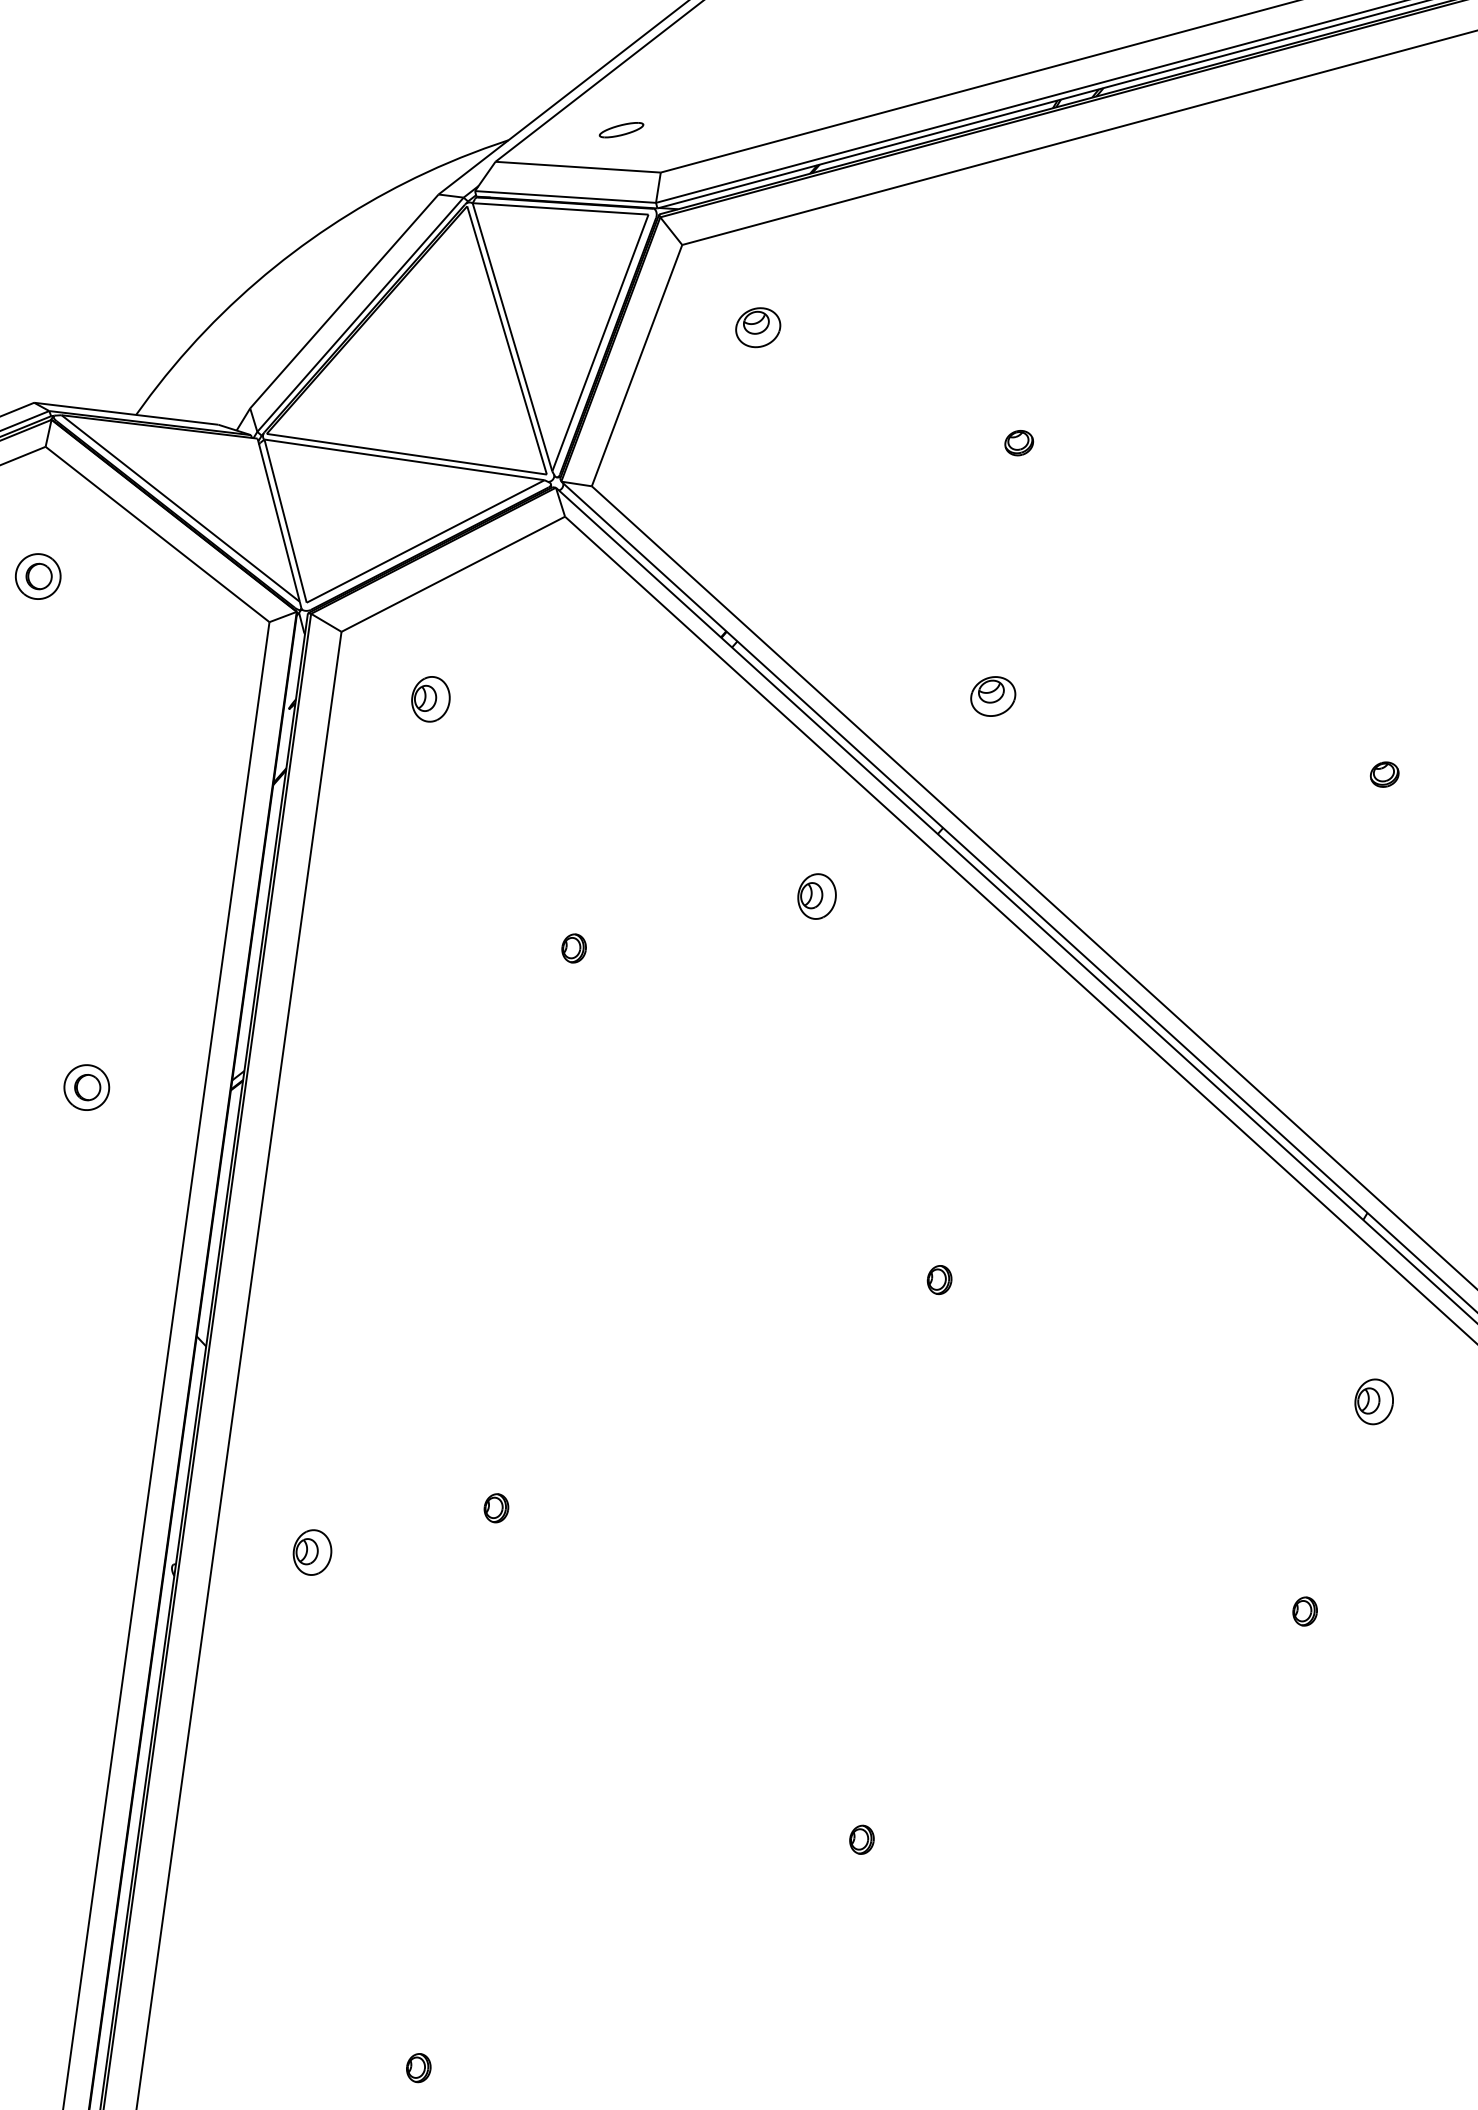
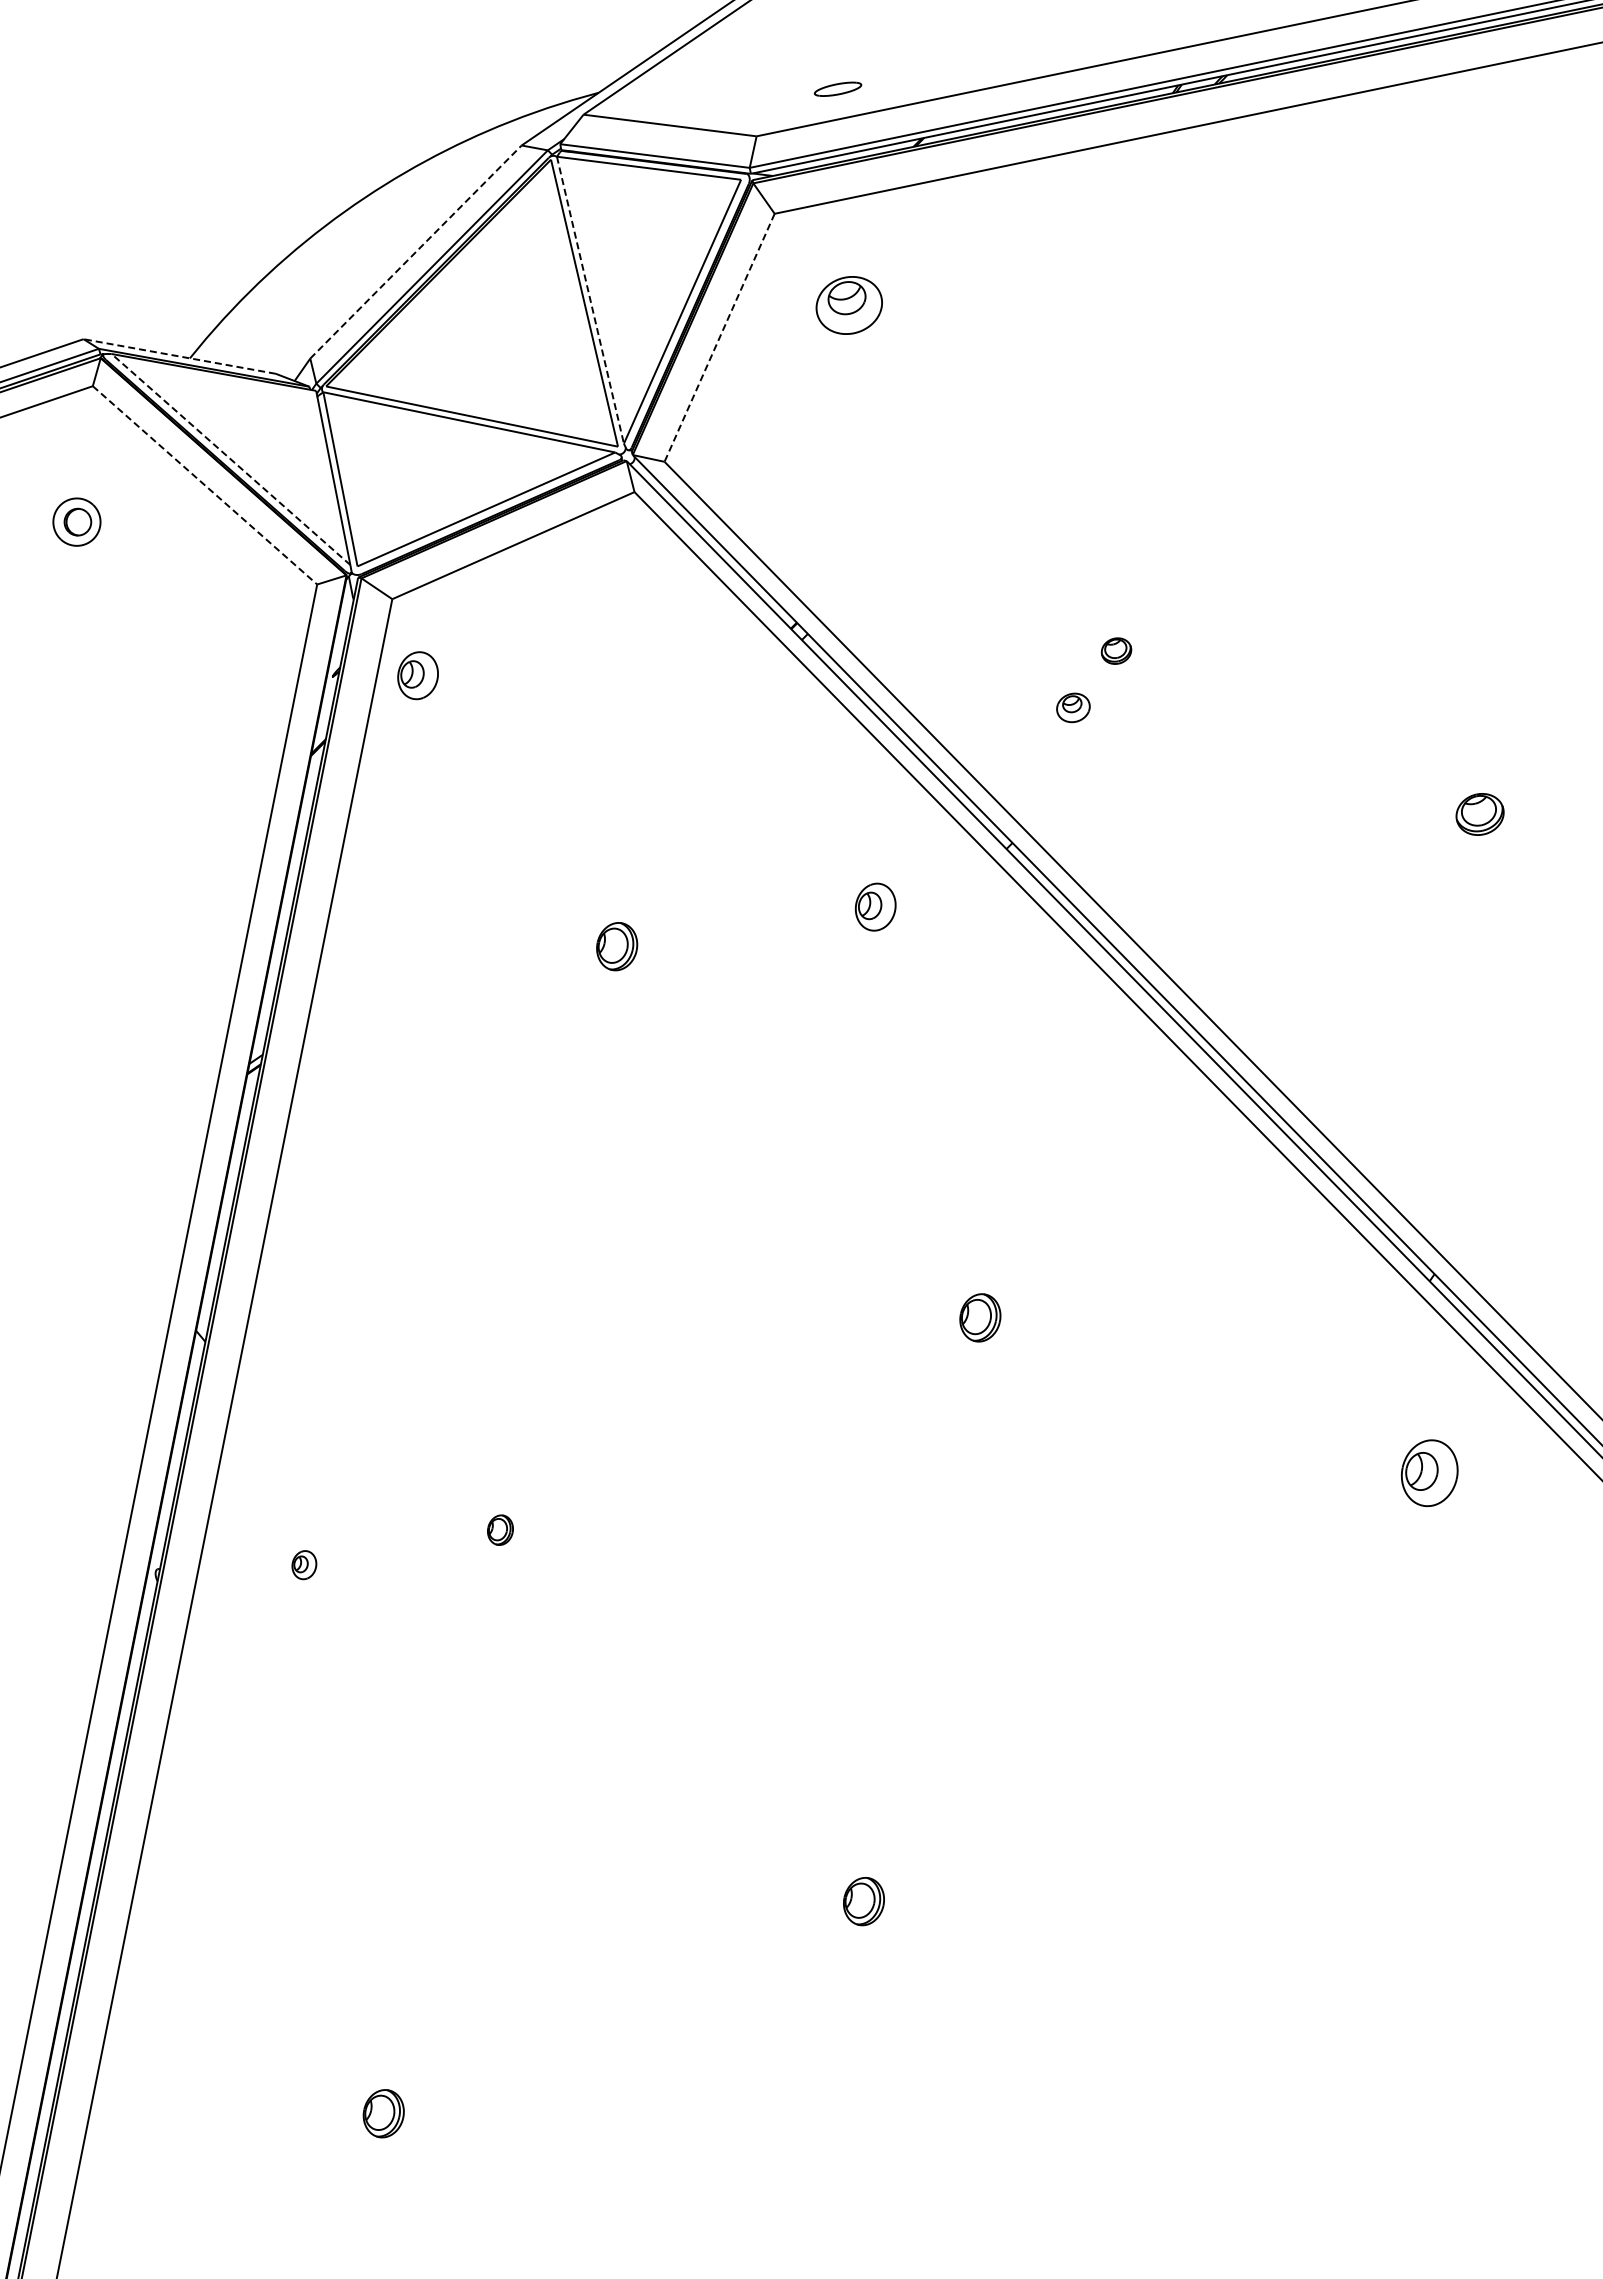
part: (621, 129) -> (838, 88), moved
line: (344, 300) -> (416, 251), solid -> dashed
part: (758, 327) -> (849, 305), size x1.4
line: (512, 337) -> (590, 300), solid -> dashed
line: (636, 365) -> (719, 337), solid -> dashed
line: (126, 413) -> (179, 356), solid -> dashed
part: (1019, 442) -> (1116, 650), moved
line: (180, 508) -> (230, 459), solid -> dashed
line: (158, 534) -> (205, 485), solid -> dashed
part: (993, 696) -> (1073, 707), size x0.7
part: (430, 699) -> (417, 675), moved
part: (1384, 774) -> (1479, 814), size x1.6
part: (573, 948) -> (616, 946), size x1.6
part: (86, 1086) -> (95, 1061), removed
part: (939, 1279) -> (980, 1317), size x1.6
part: (1373, 1401) -> (1429, 1472), size x1.4
part: (312, 1551) -> (304, 1564), size x0.6
part: (1304, 1610) -> (1343, 1688), removed
part: (861, 1839) -> (863, 1901), size x1.6
part: (418, 2067) -> (383, 2113), size x1.6

